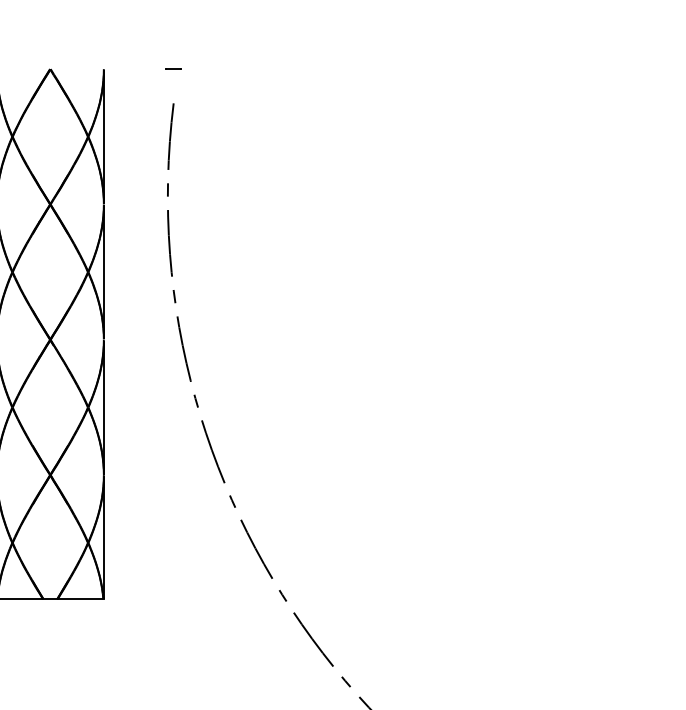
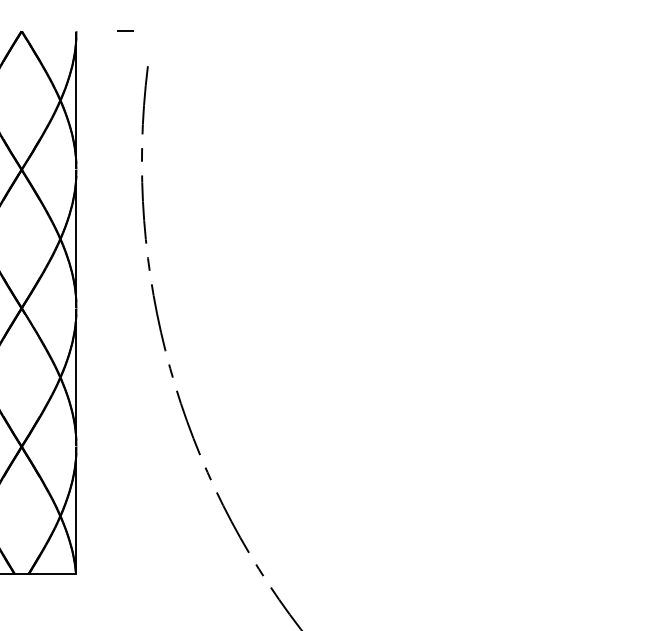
line: (173, 68) -> (125, 30), moved

